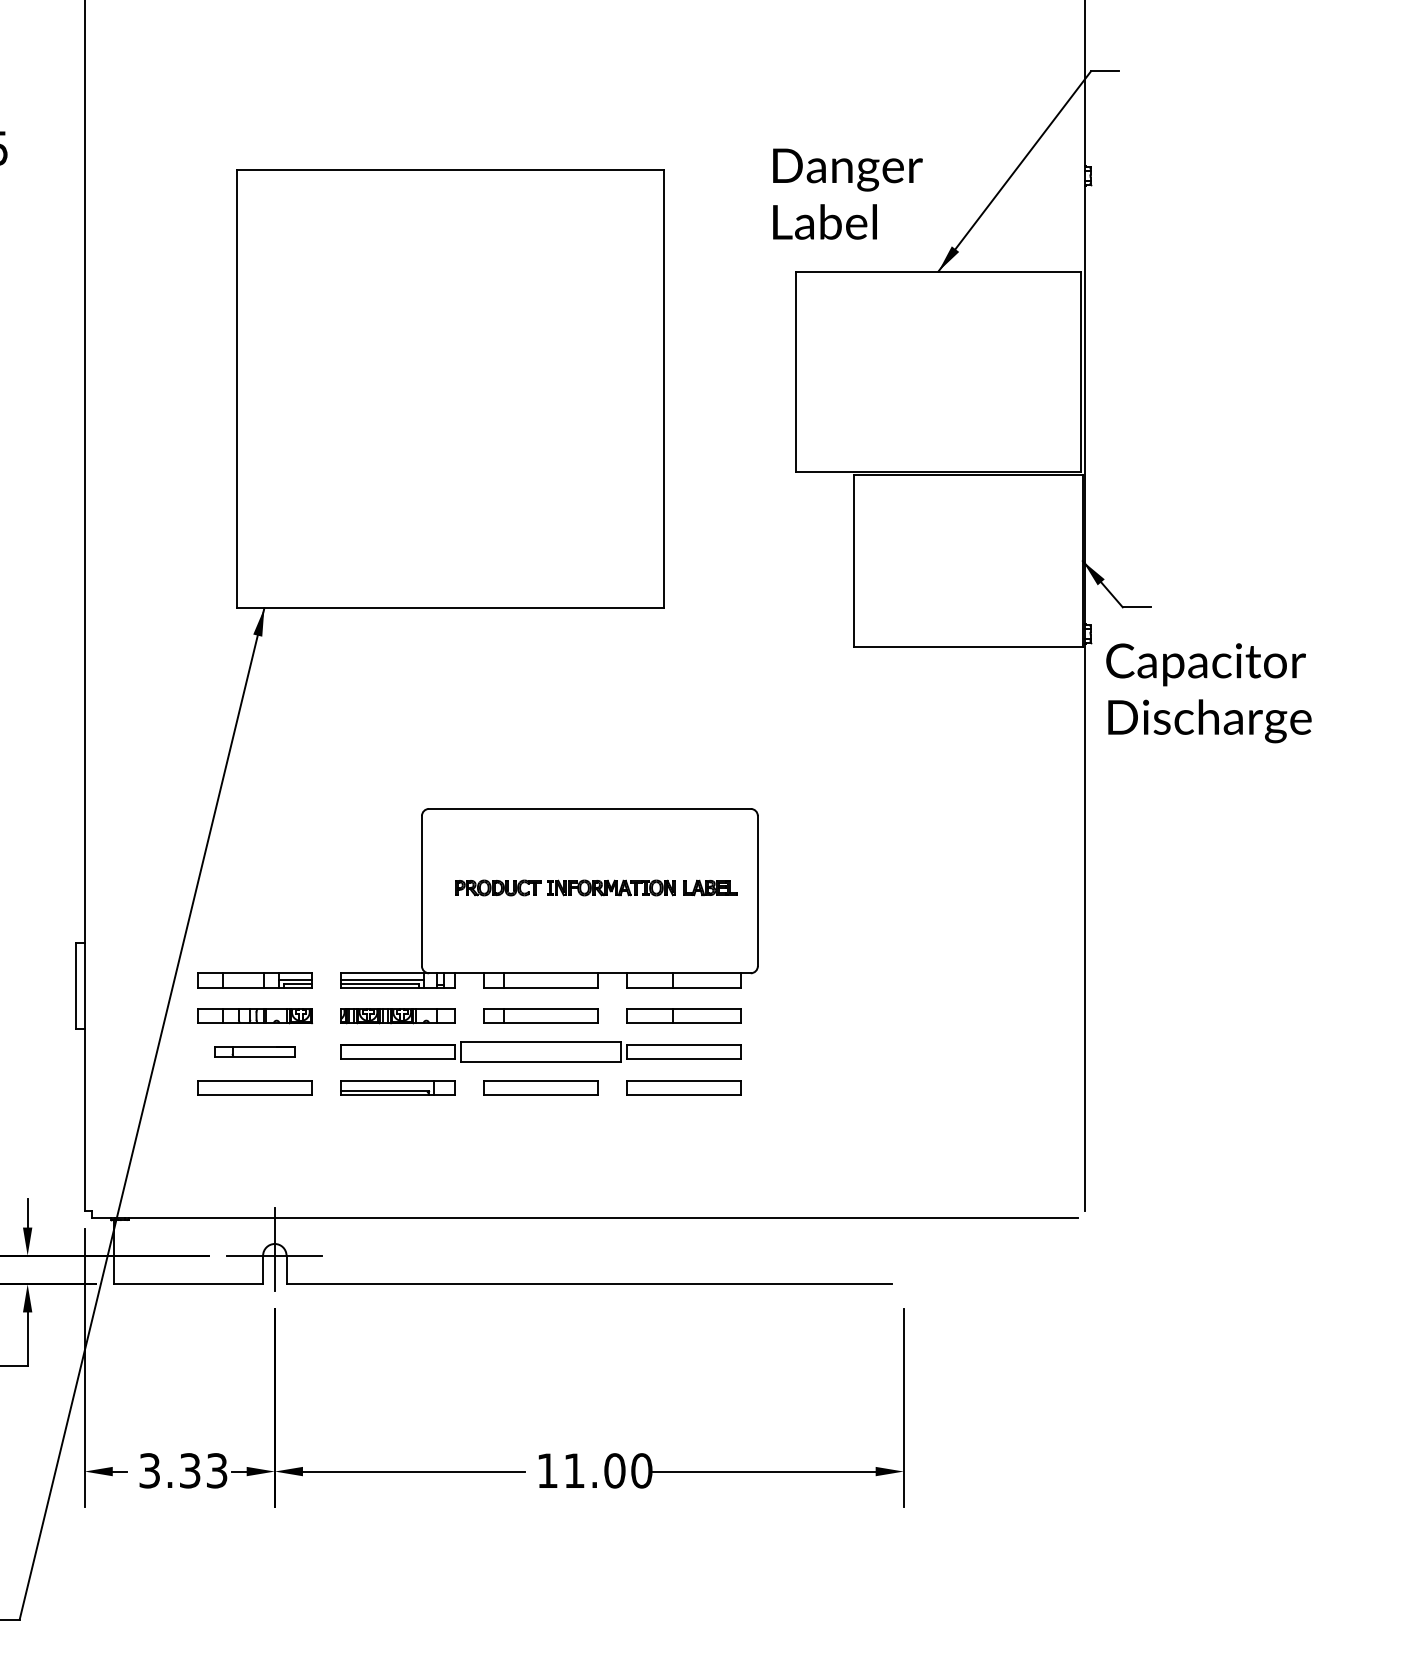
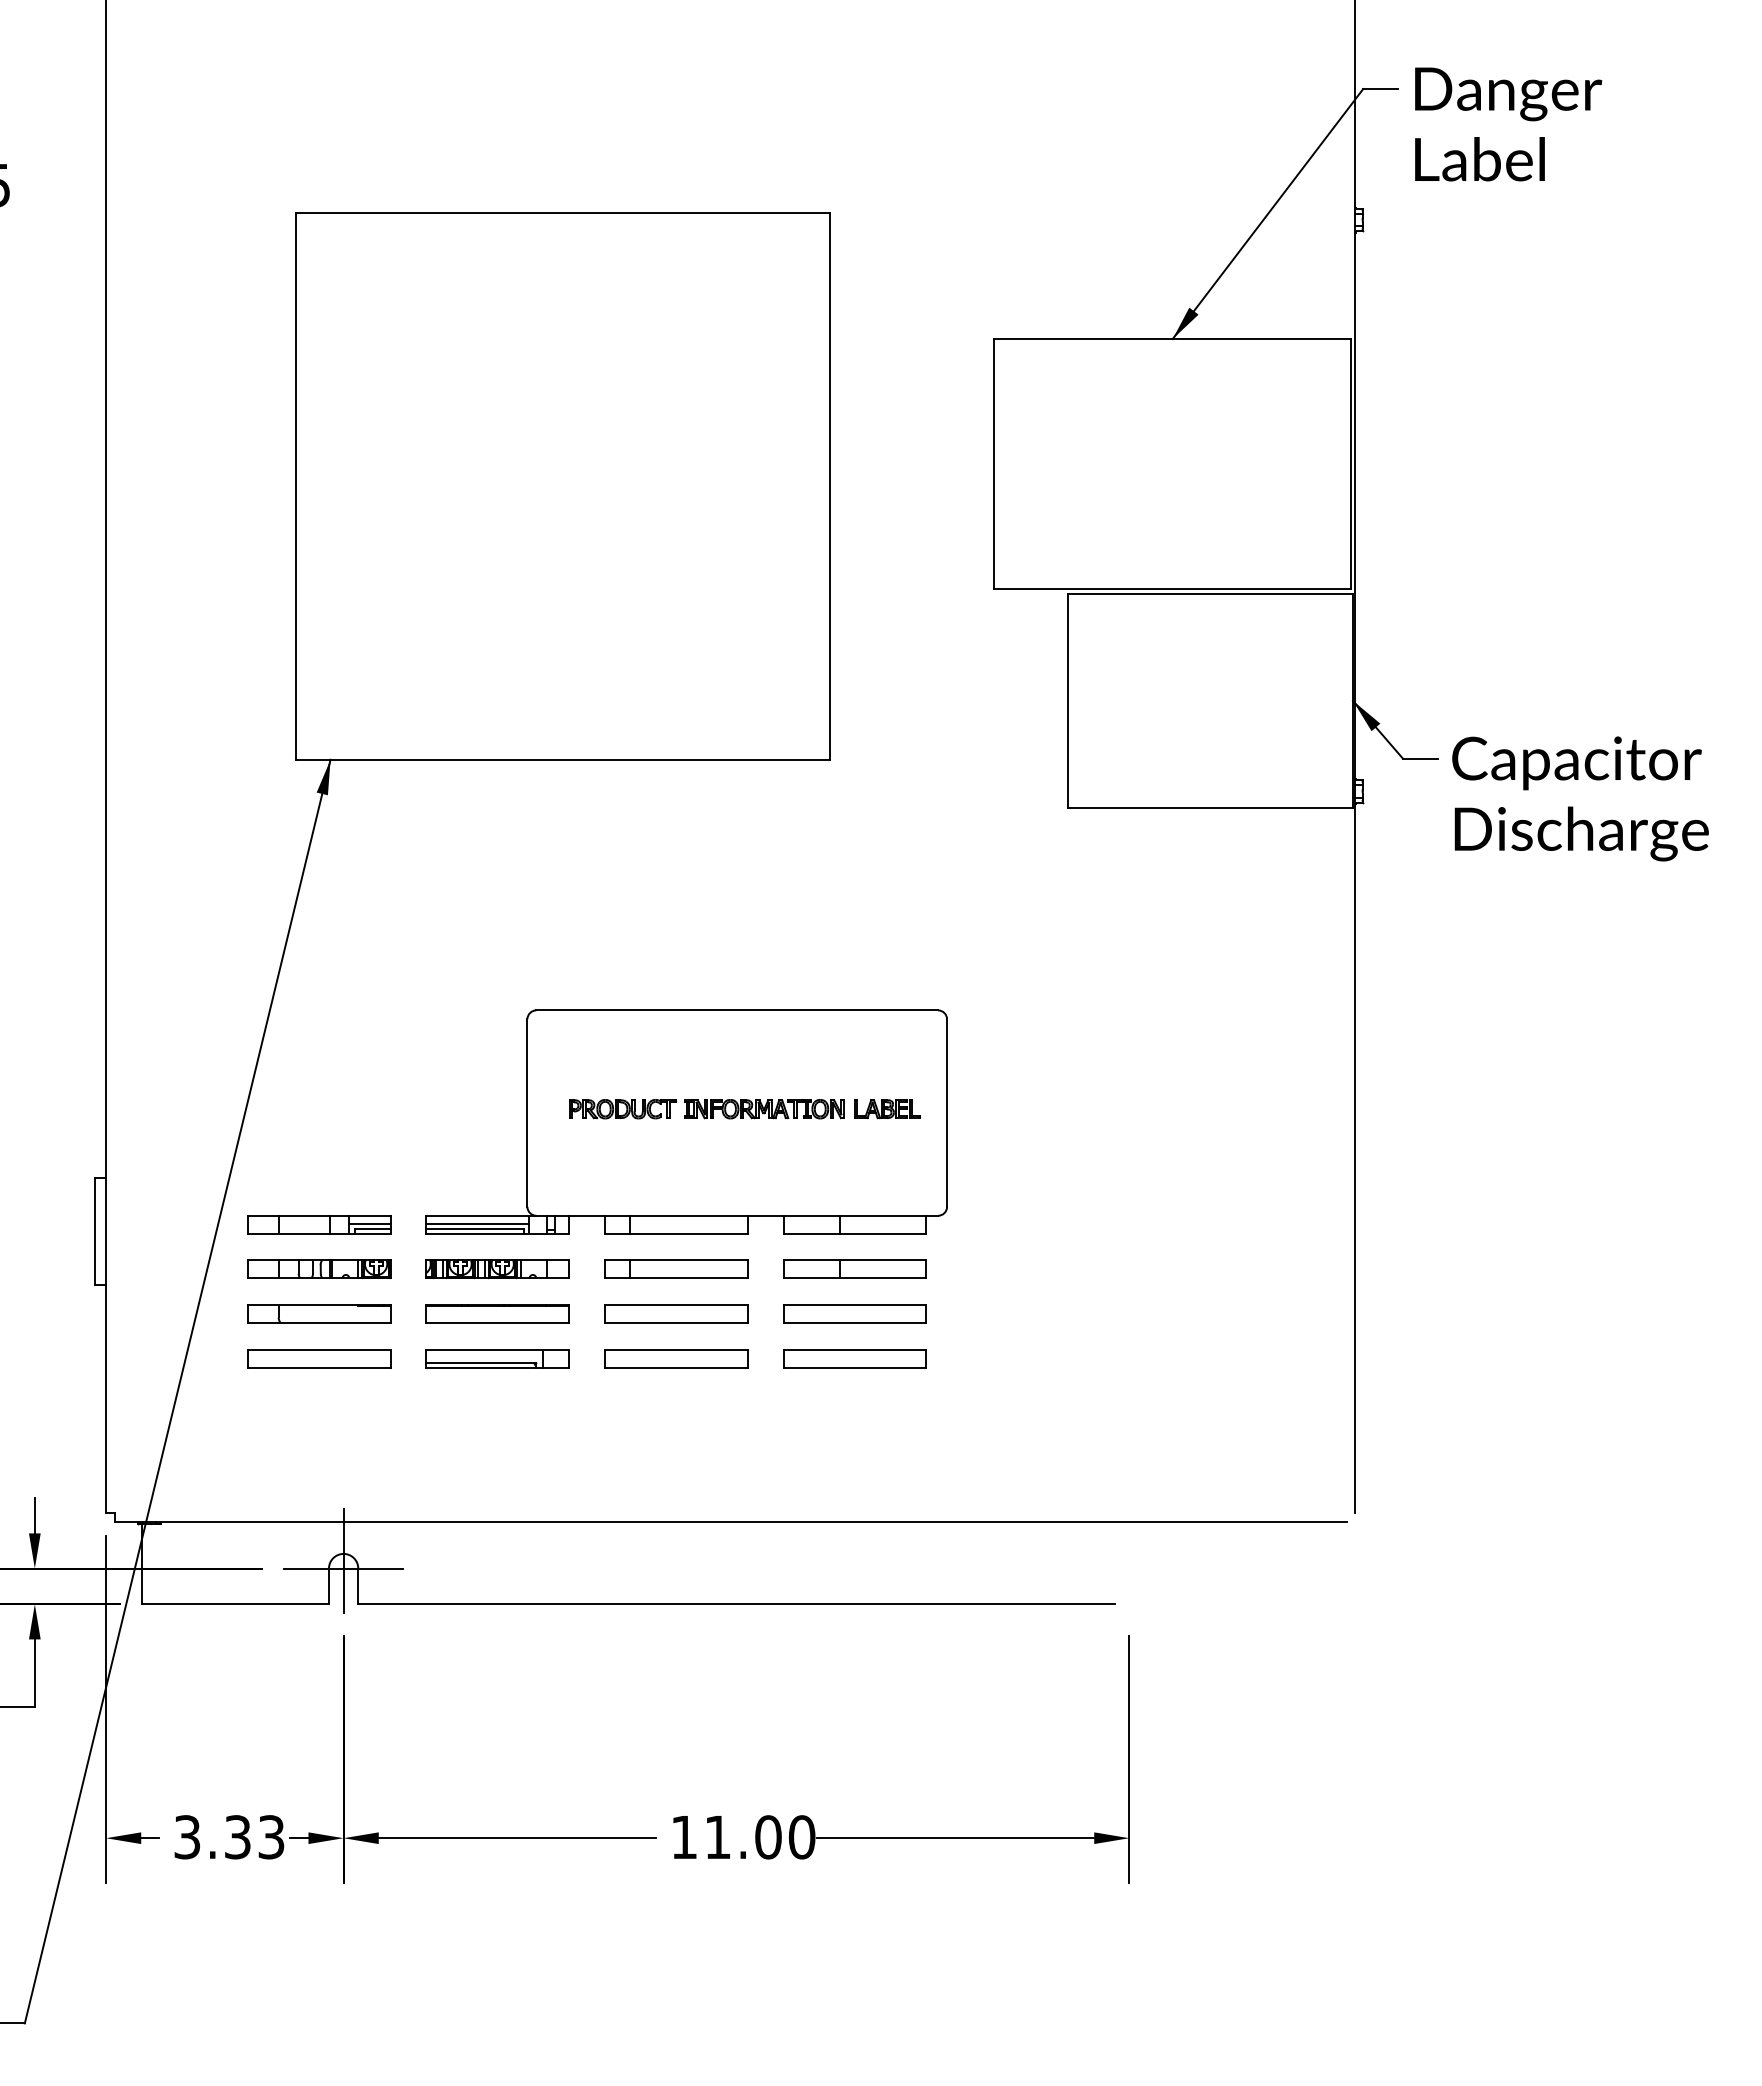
text: (847, 194) -> (1508, 124), moved
text: (1208, 692) -> (1580, 798), moved
part: (255, 1051) -> (319, 1313), size x1.43
part: (541, 1051) -> (676, 1313), size x0.71

